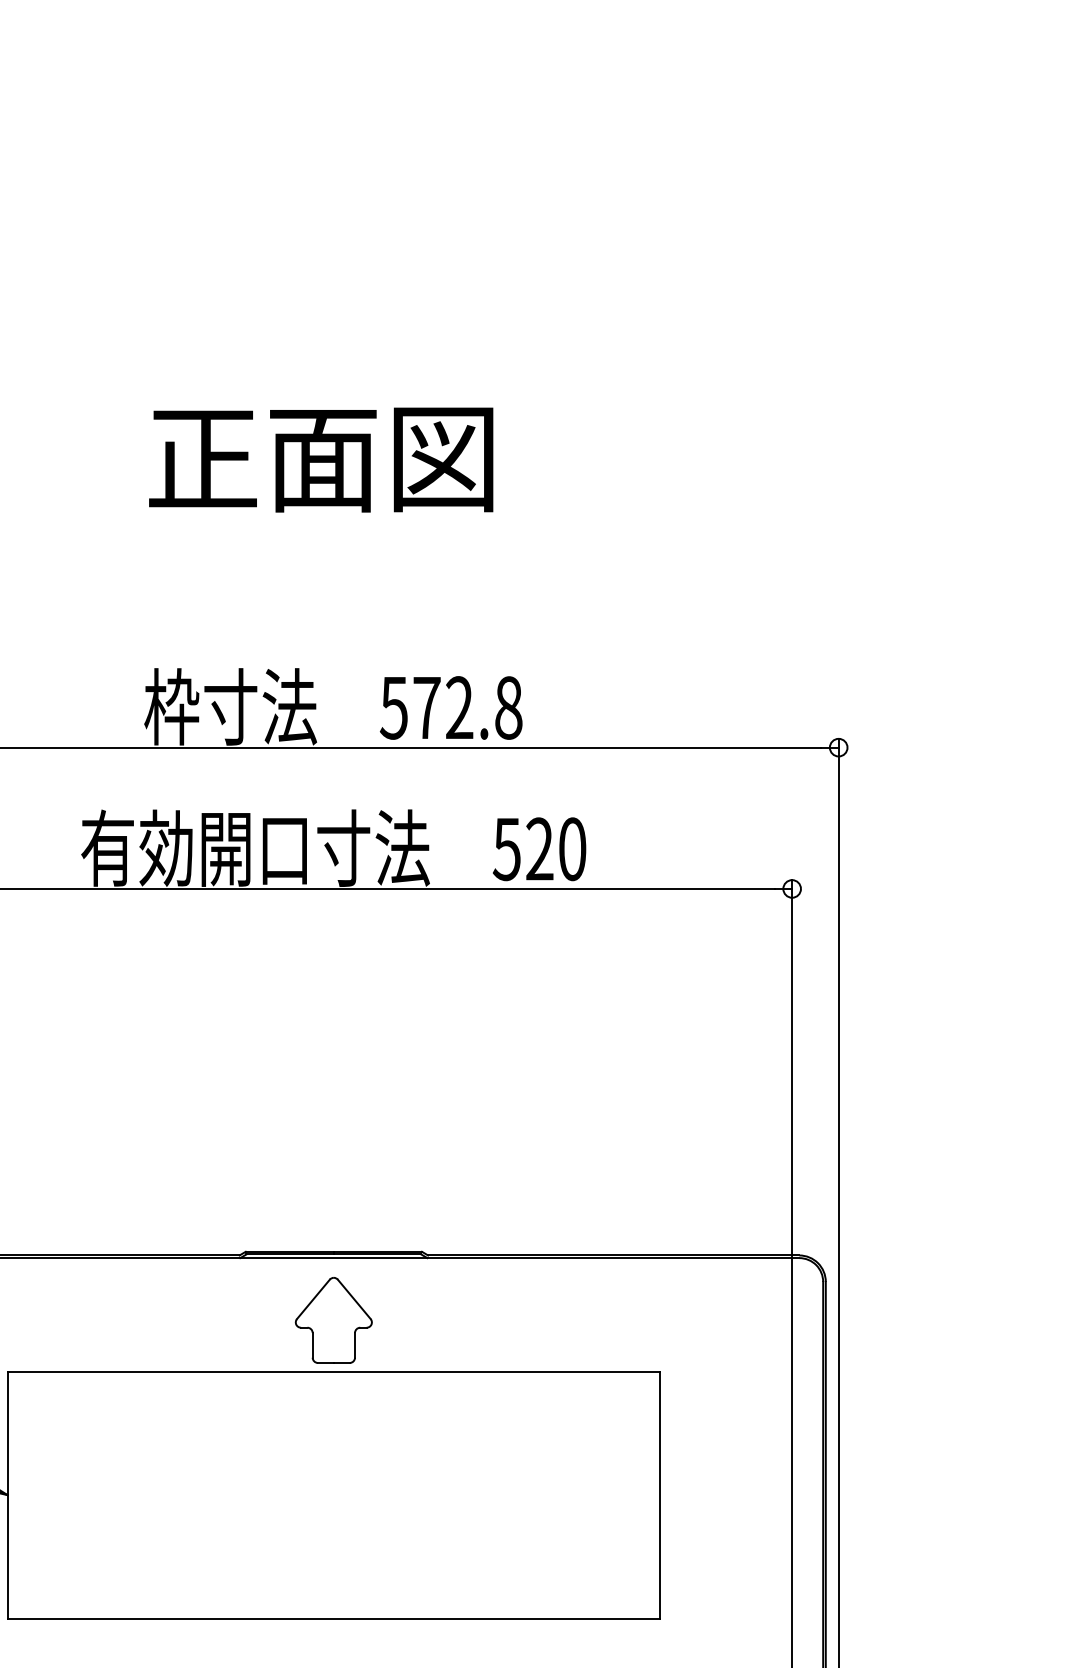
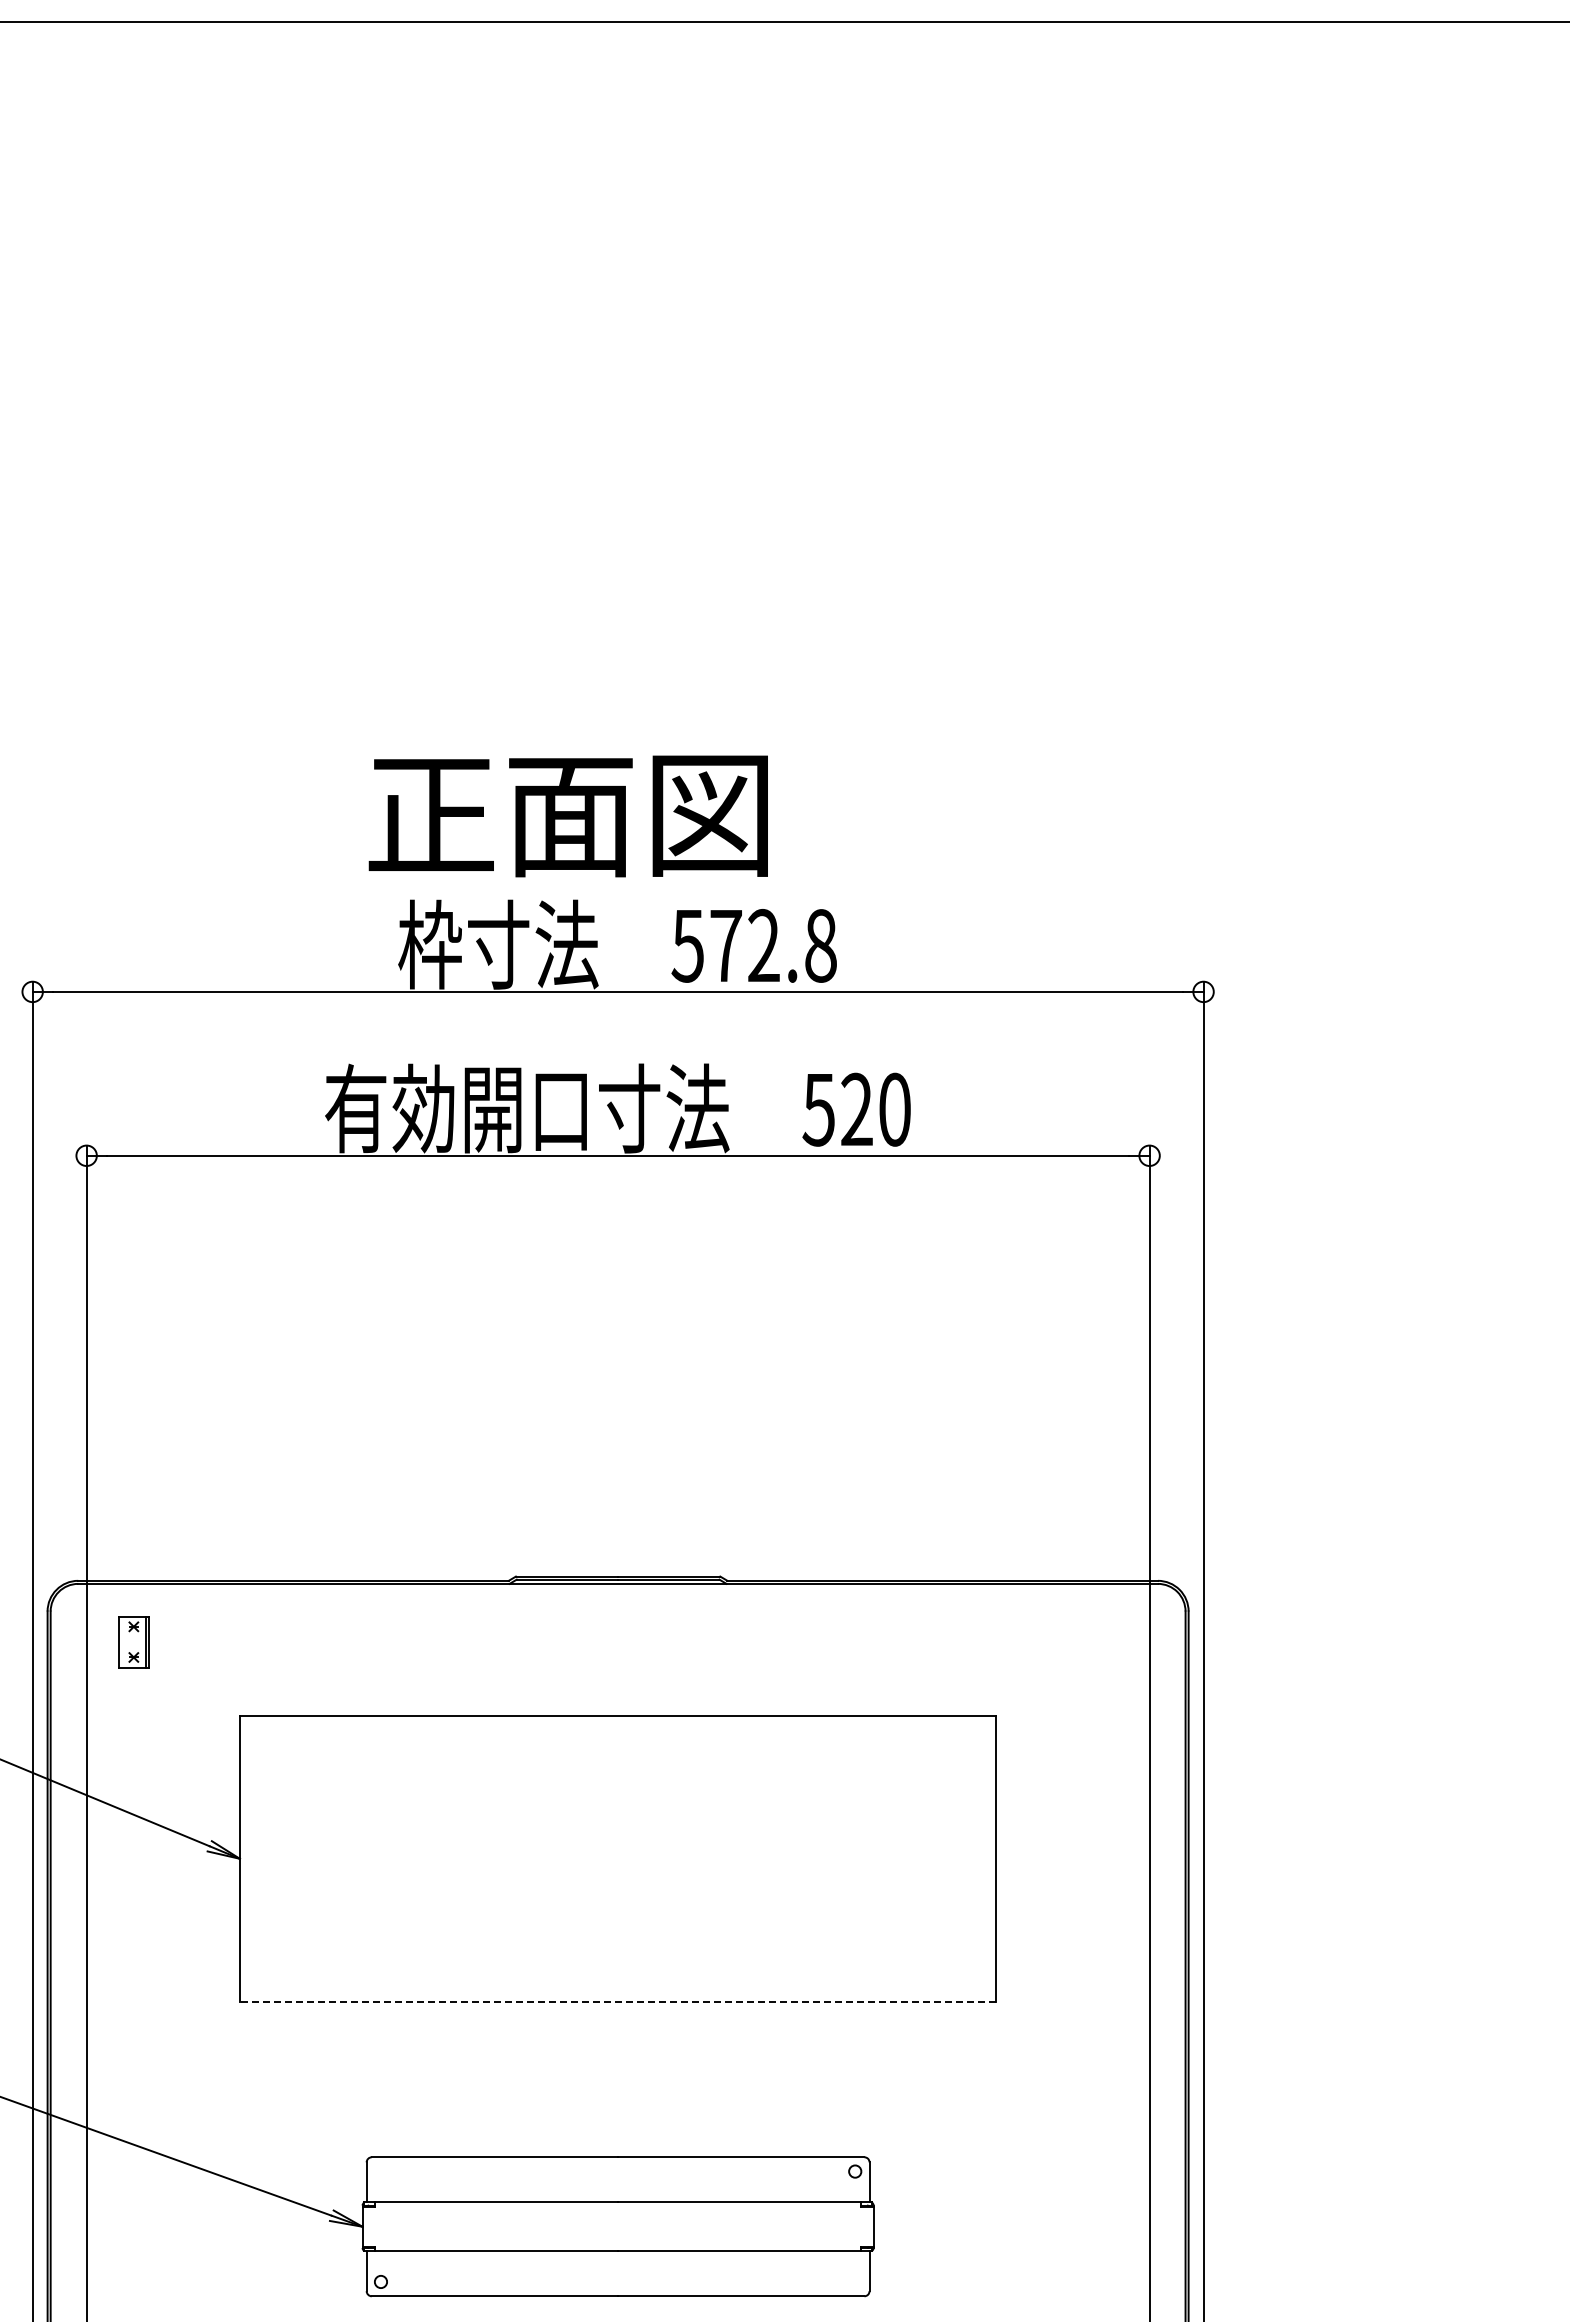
text: (320, 460) -> (567, 816), moved
part: (334, 1319) -> (618, 1655), removed
line: (333, 1618) -> (617, 2001), solid -> dashed

